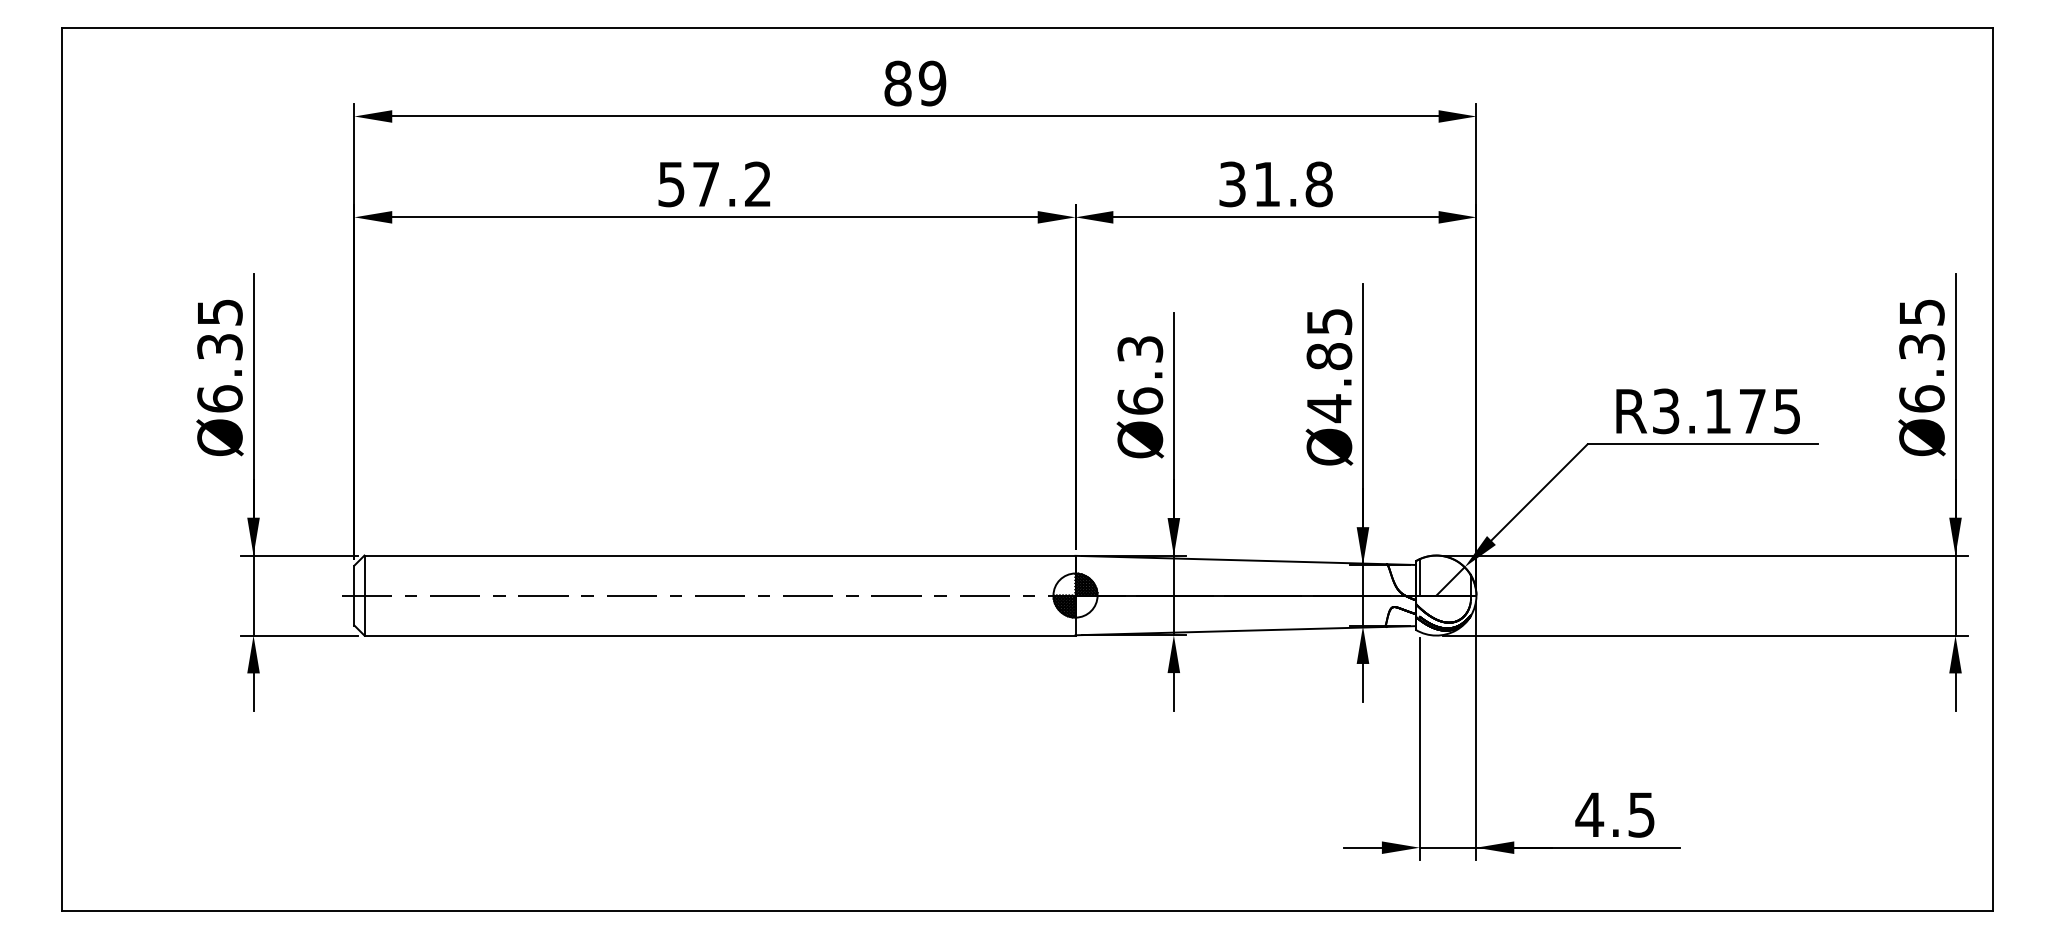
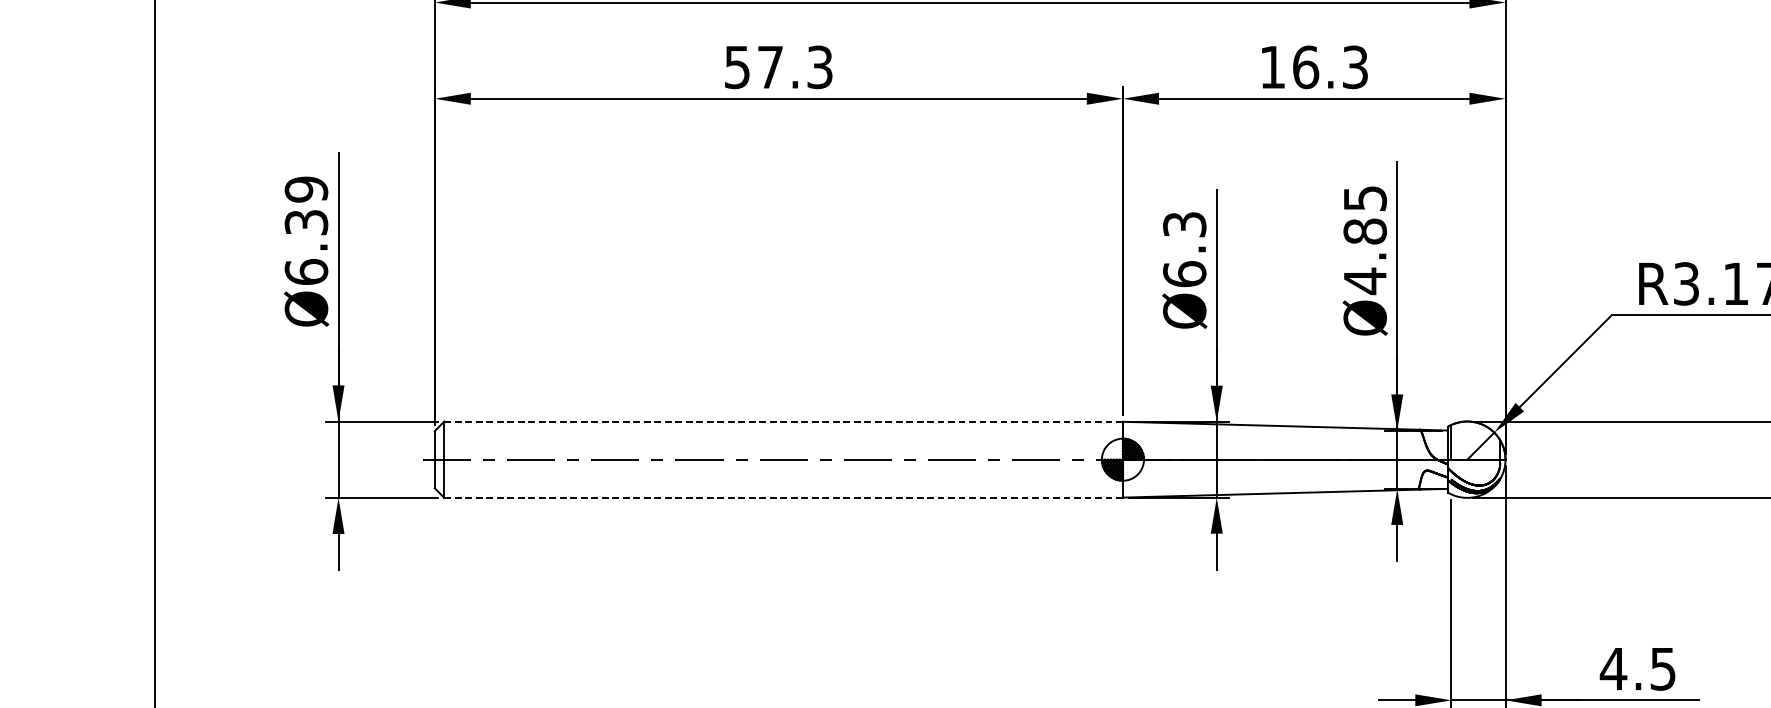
text: (758, 184) -> (820, 67), 57.2 -> 57.3
text: (1275, 184) -> (1313, 67), 31.8 -> 16.3
text: (219, 312) -> (306, 189), Ø6.35 -> Ø6.39
line: (720, 555) -> (784, 421), solid -> dashed
line: (720, 635) -> (784, 497), solid -> dashed

